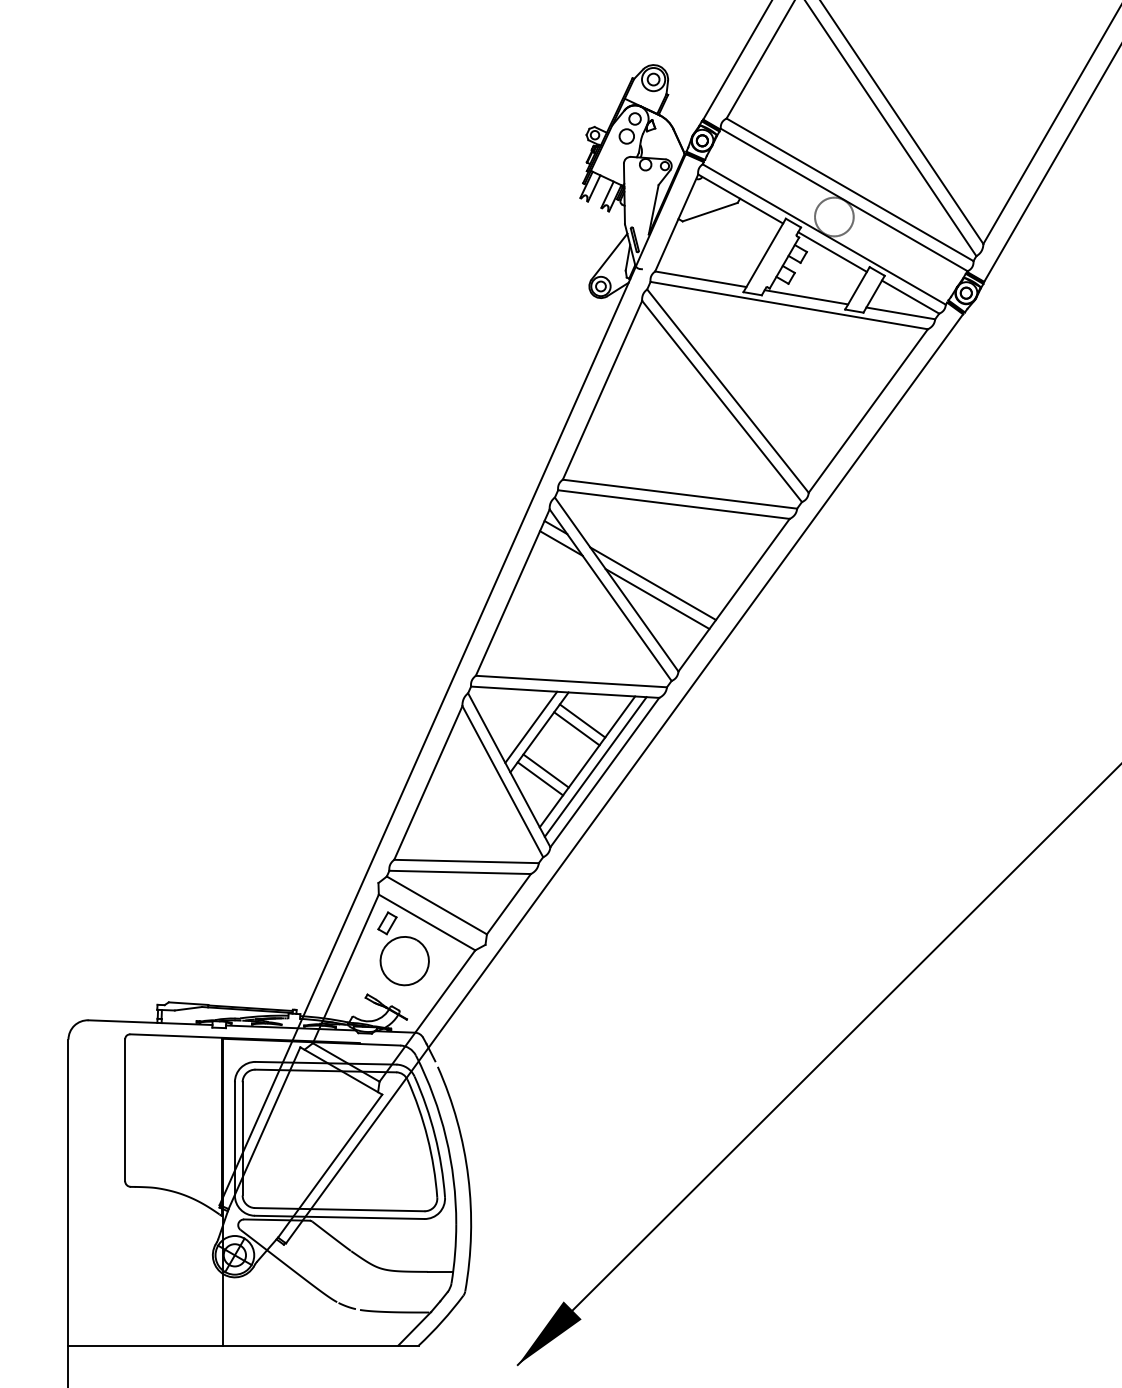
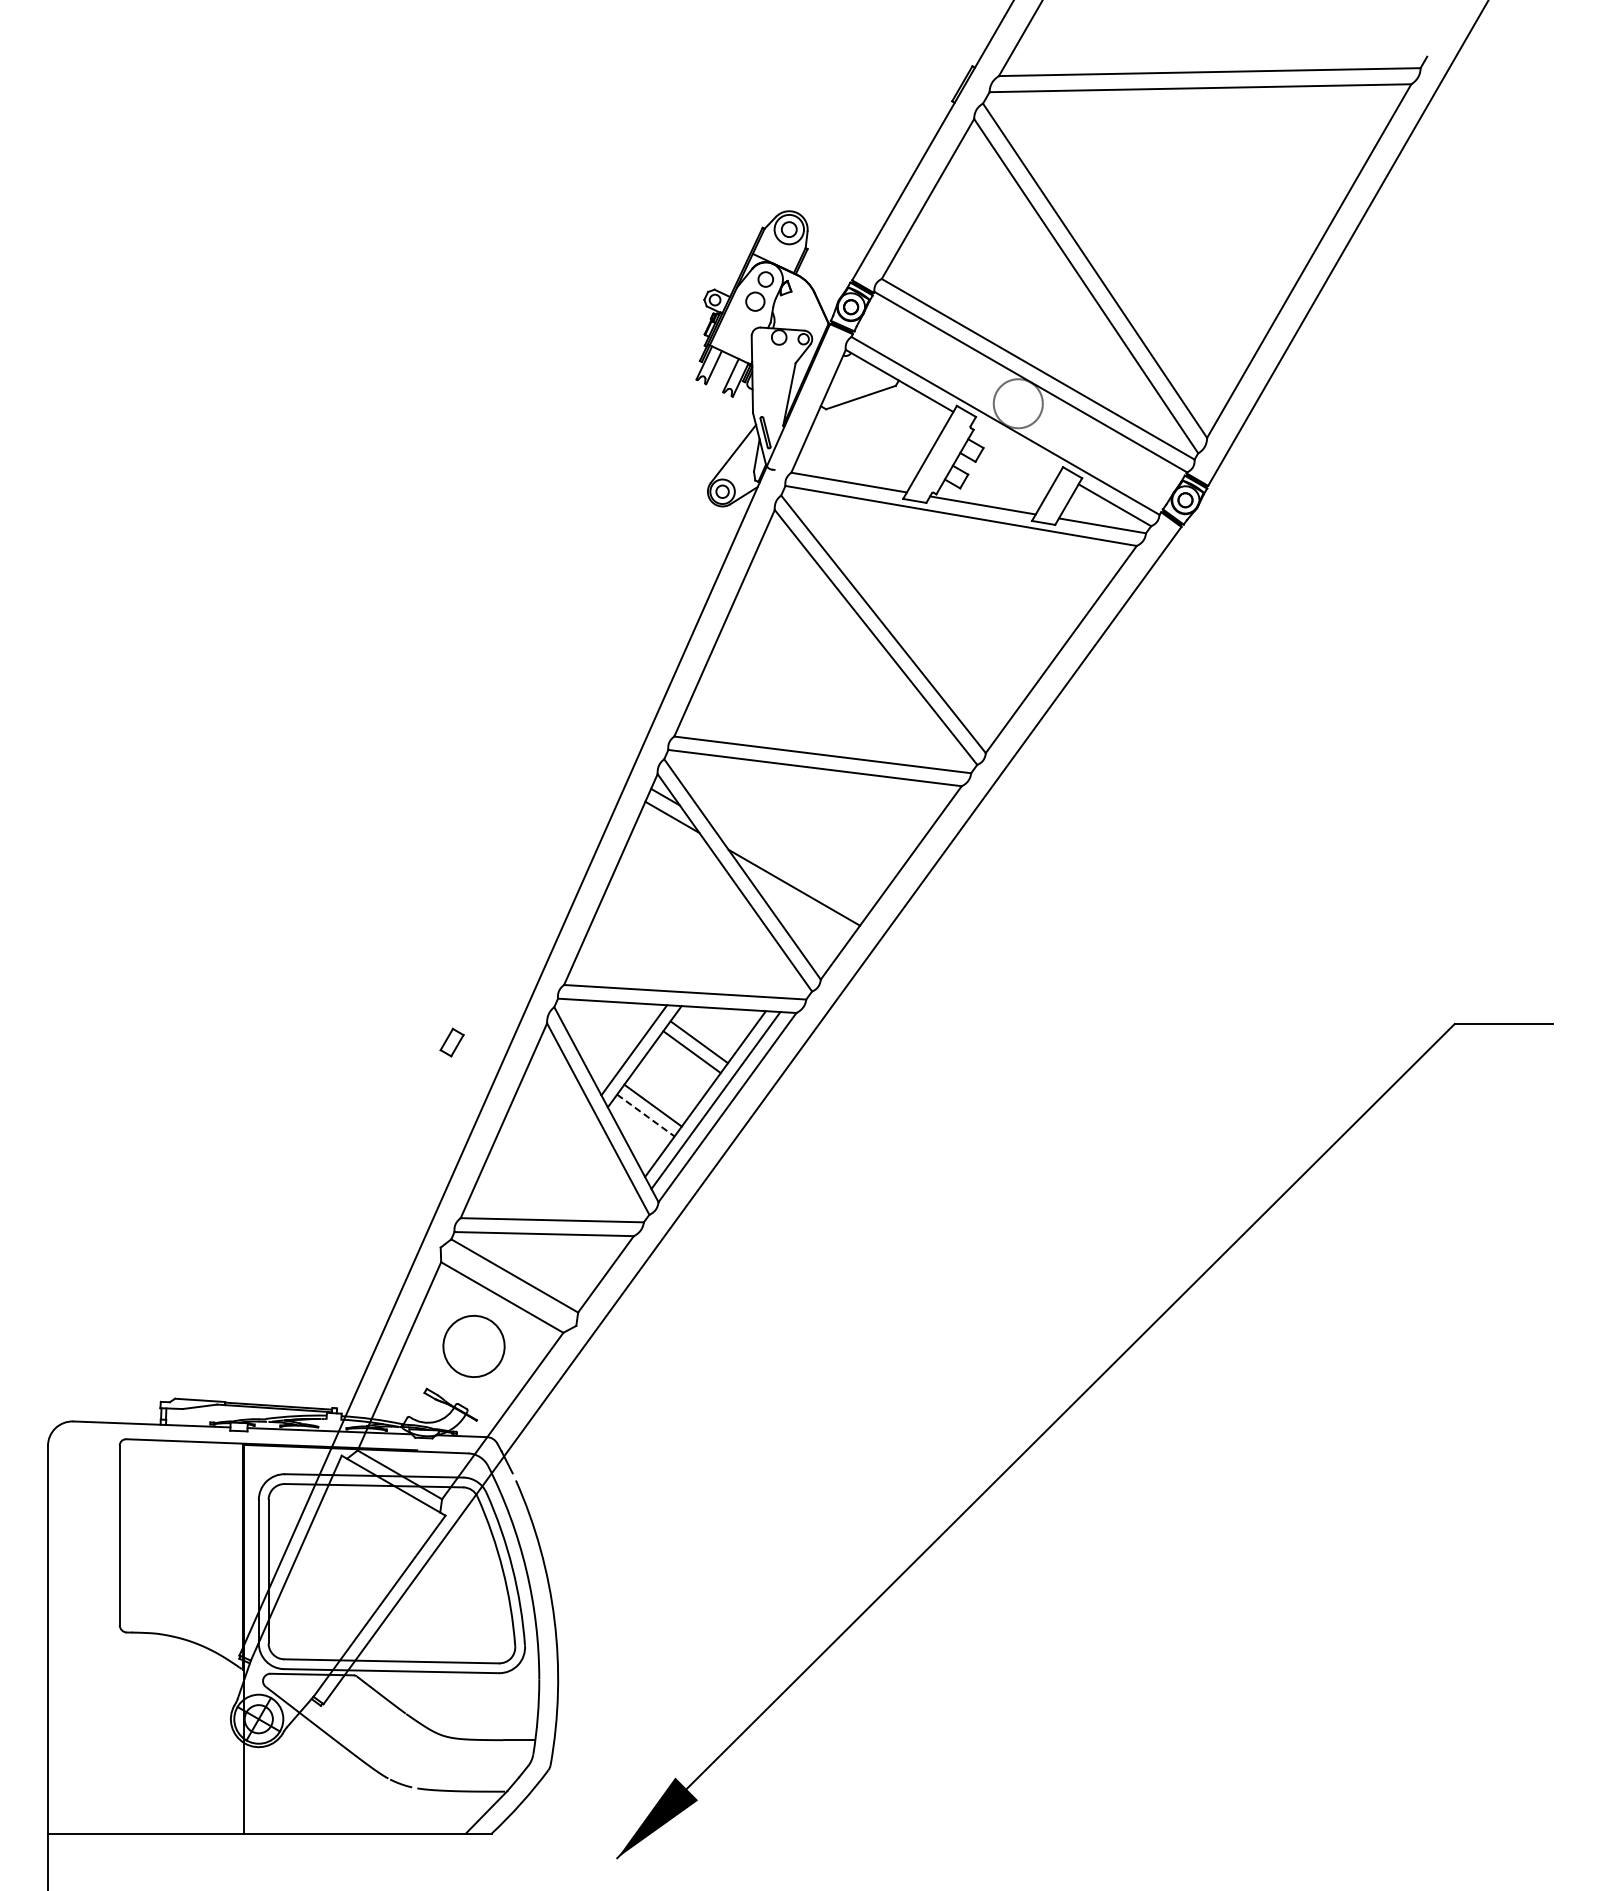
line: (832, 252) -> (1015, 448), removed
line: (652, 583) -> (788, 868), removed
line: (540, 778) -> (645, 1115), solid -> dashed
part: (386, 923) -> (451, 1042), moved

